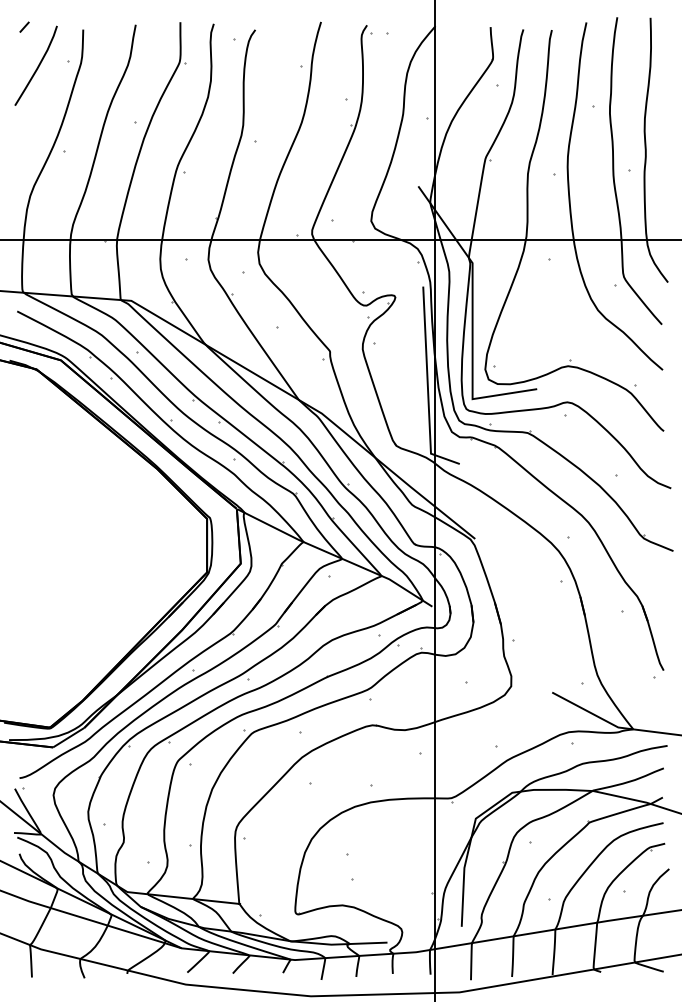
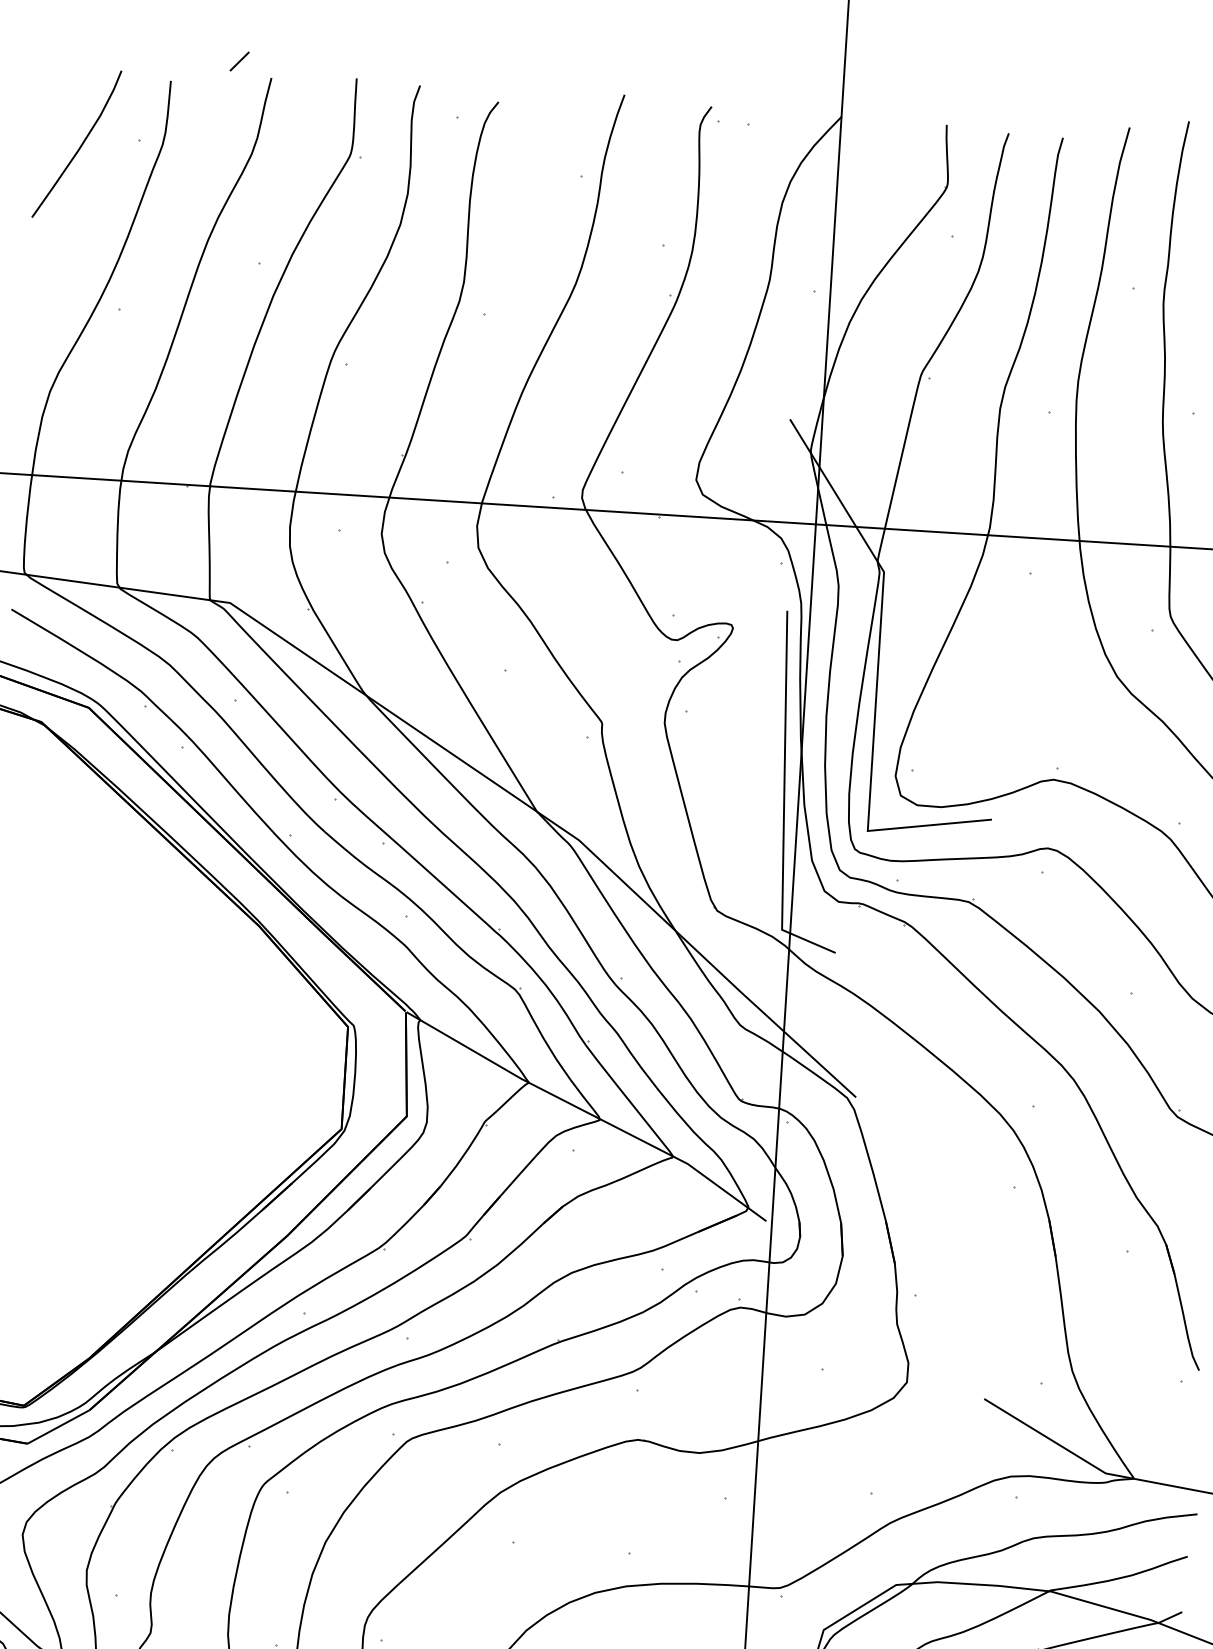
line: (24, 26) -> (239, 60), moved

